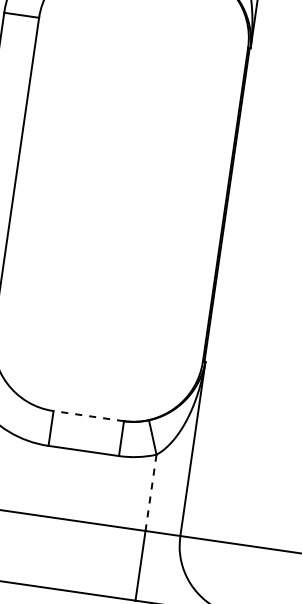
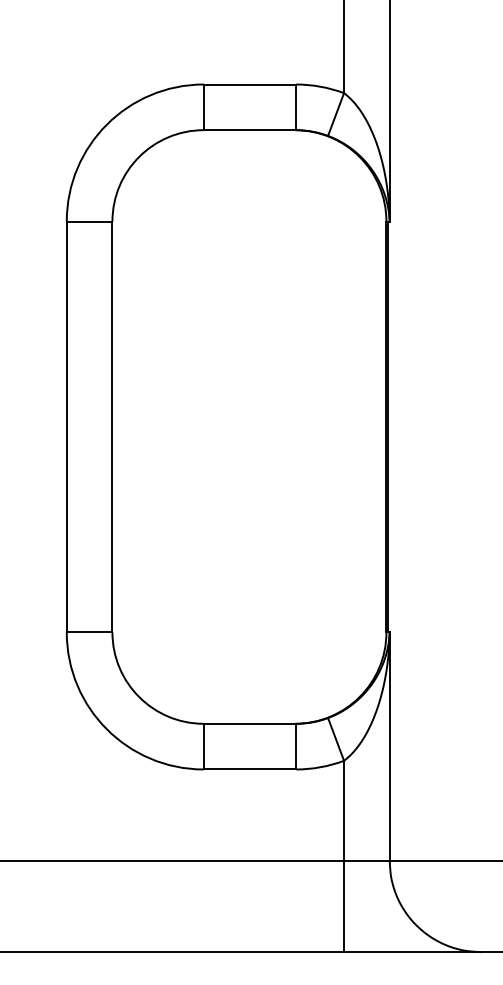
line: (88, 415) -> (249, 723), dashed -> solid
line: (151, 493) -> (344, 811), dashed -> solid

